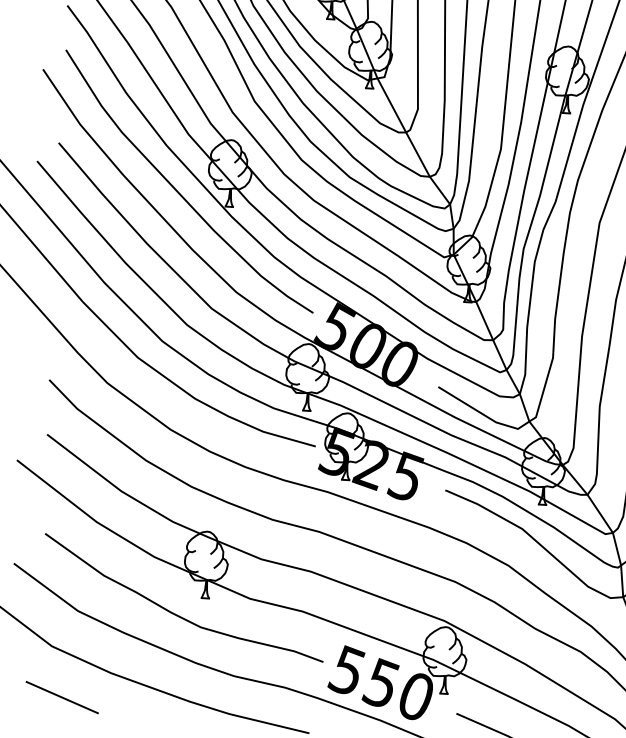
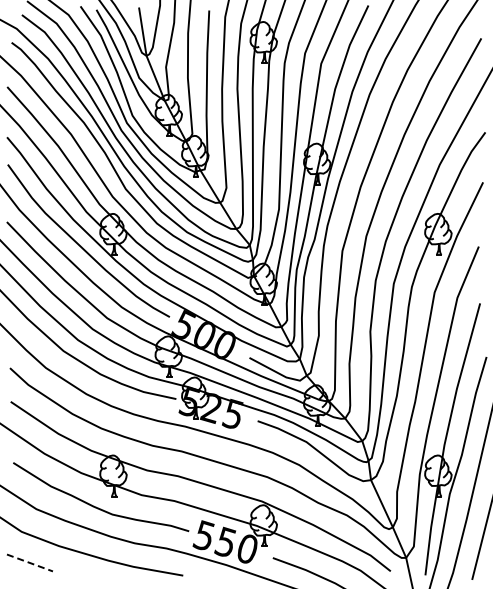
line: (61, 696) -> (29, 562), solid -> dashed

